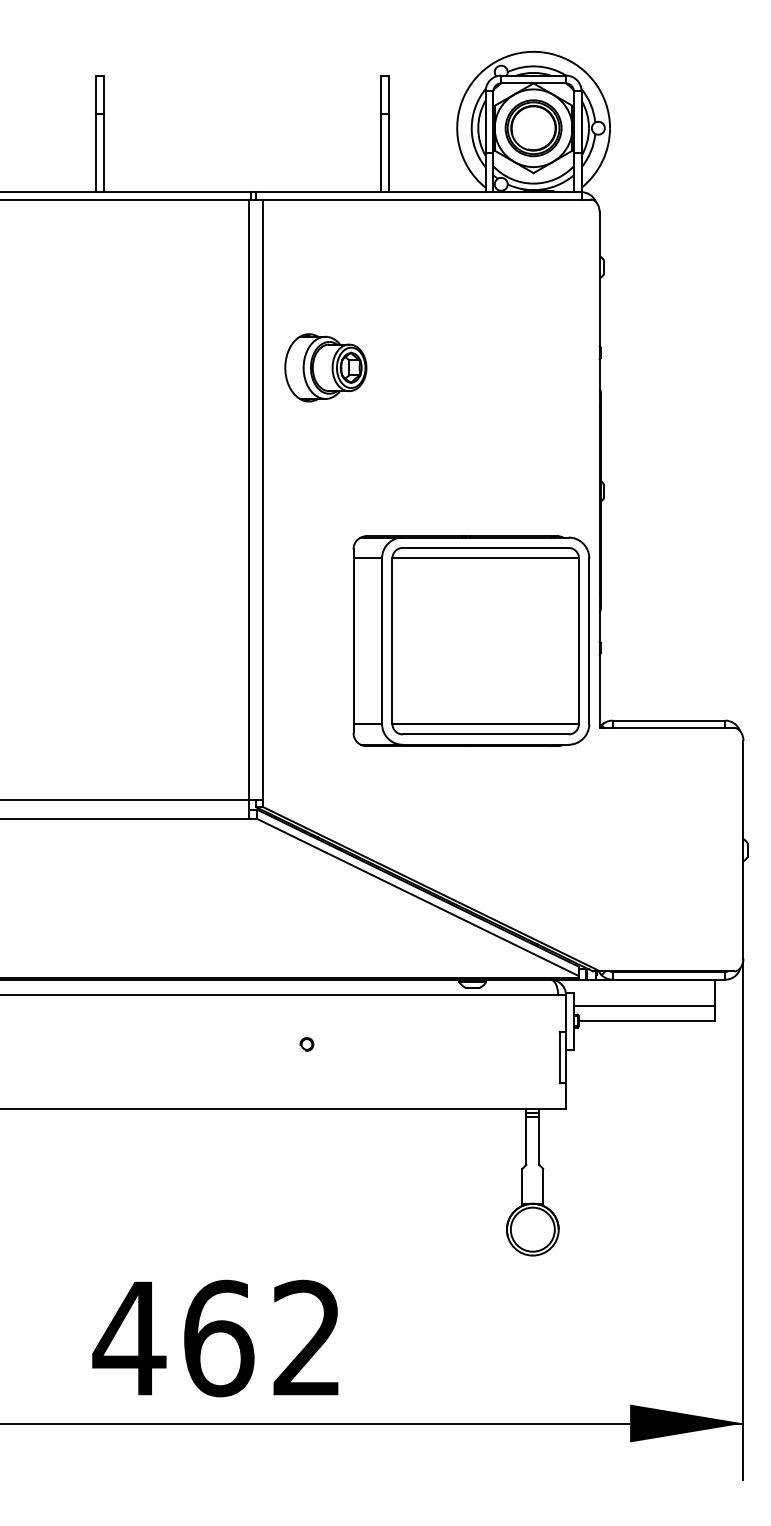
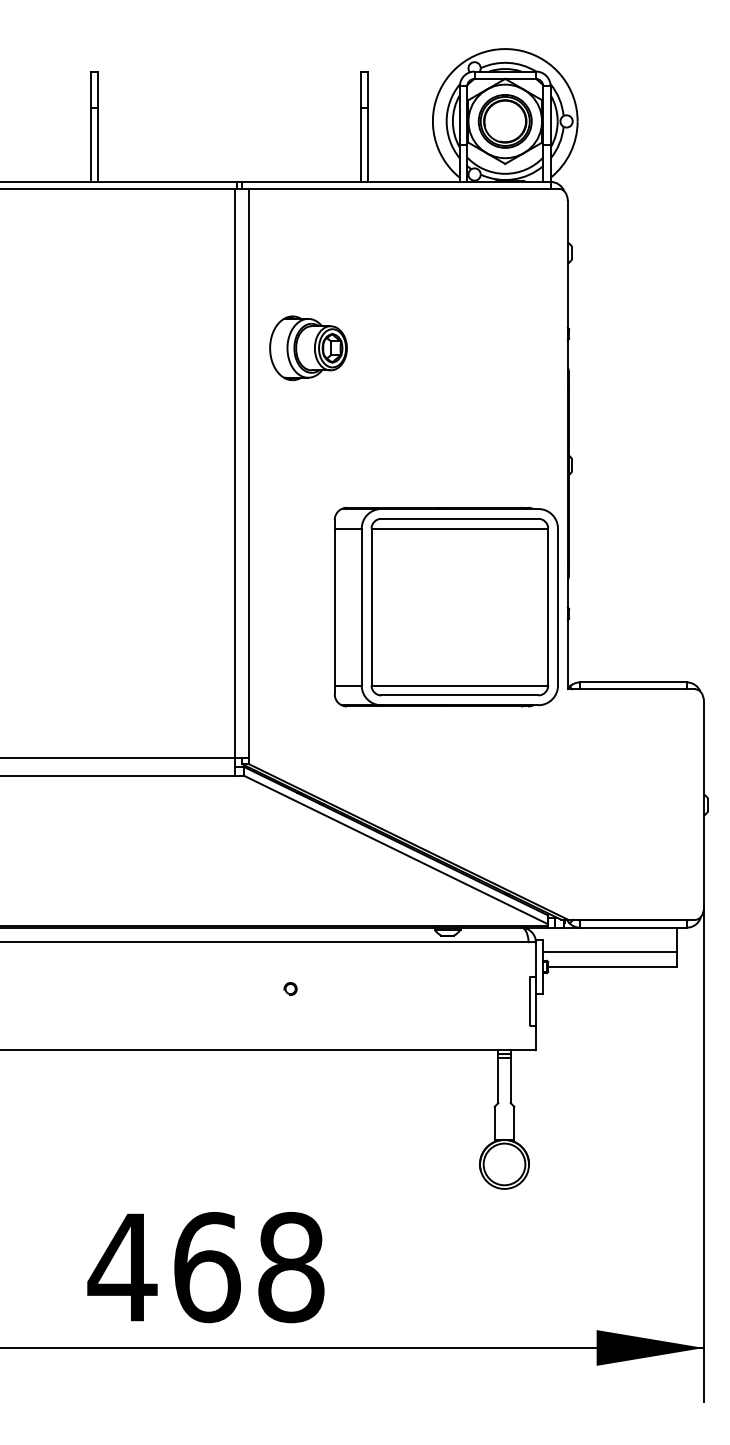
text: (307, 1338) -> (291, 1267), 462 -> 468

